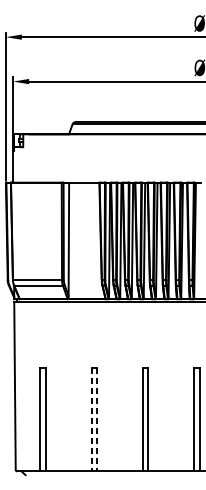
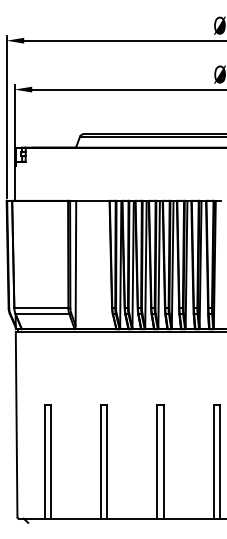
line: (91, 420) -> (100, 462), dashed -> solid
line: (97, 420) -> (107, 462), dashed -> solid

